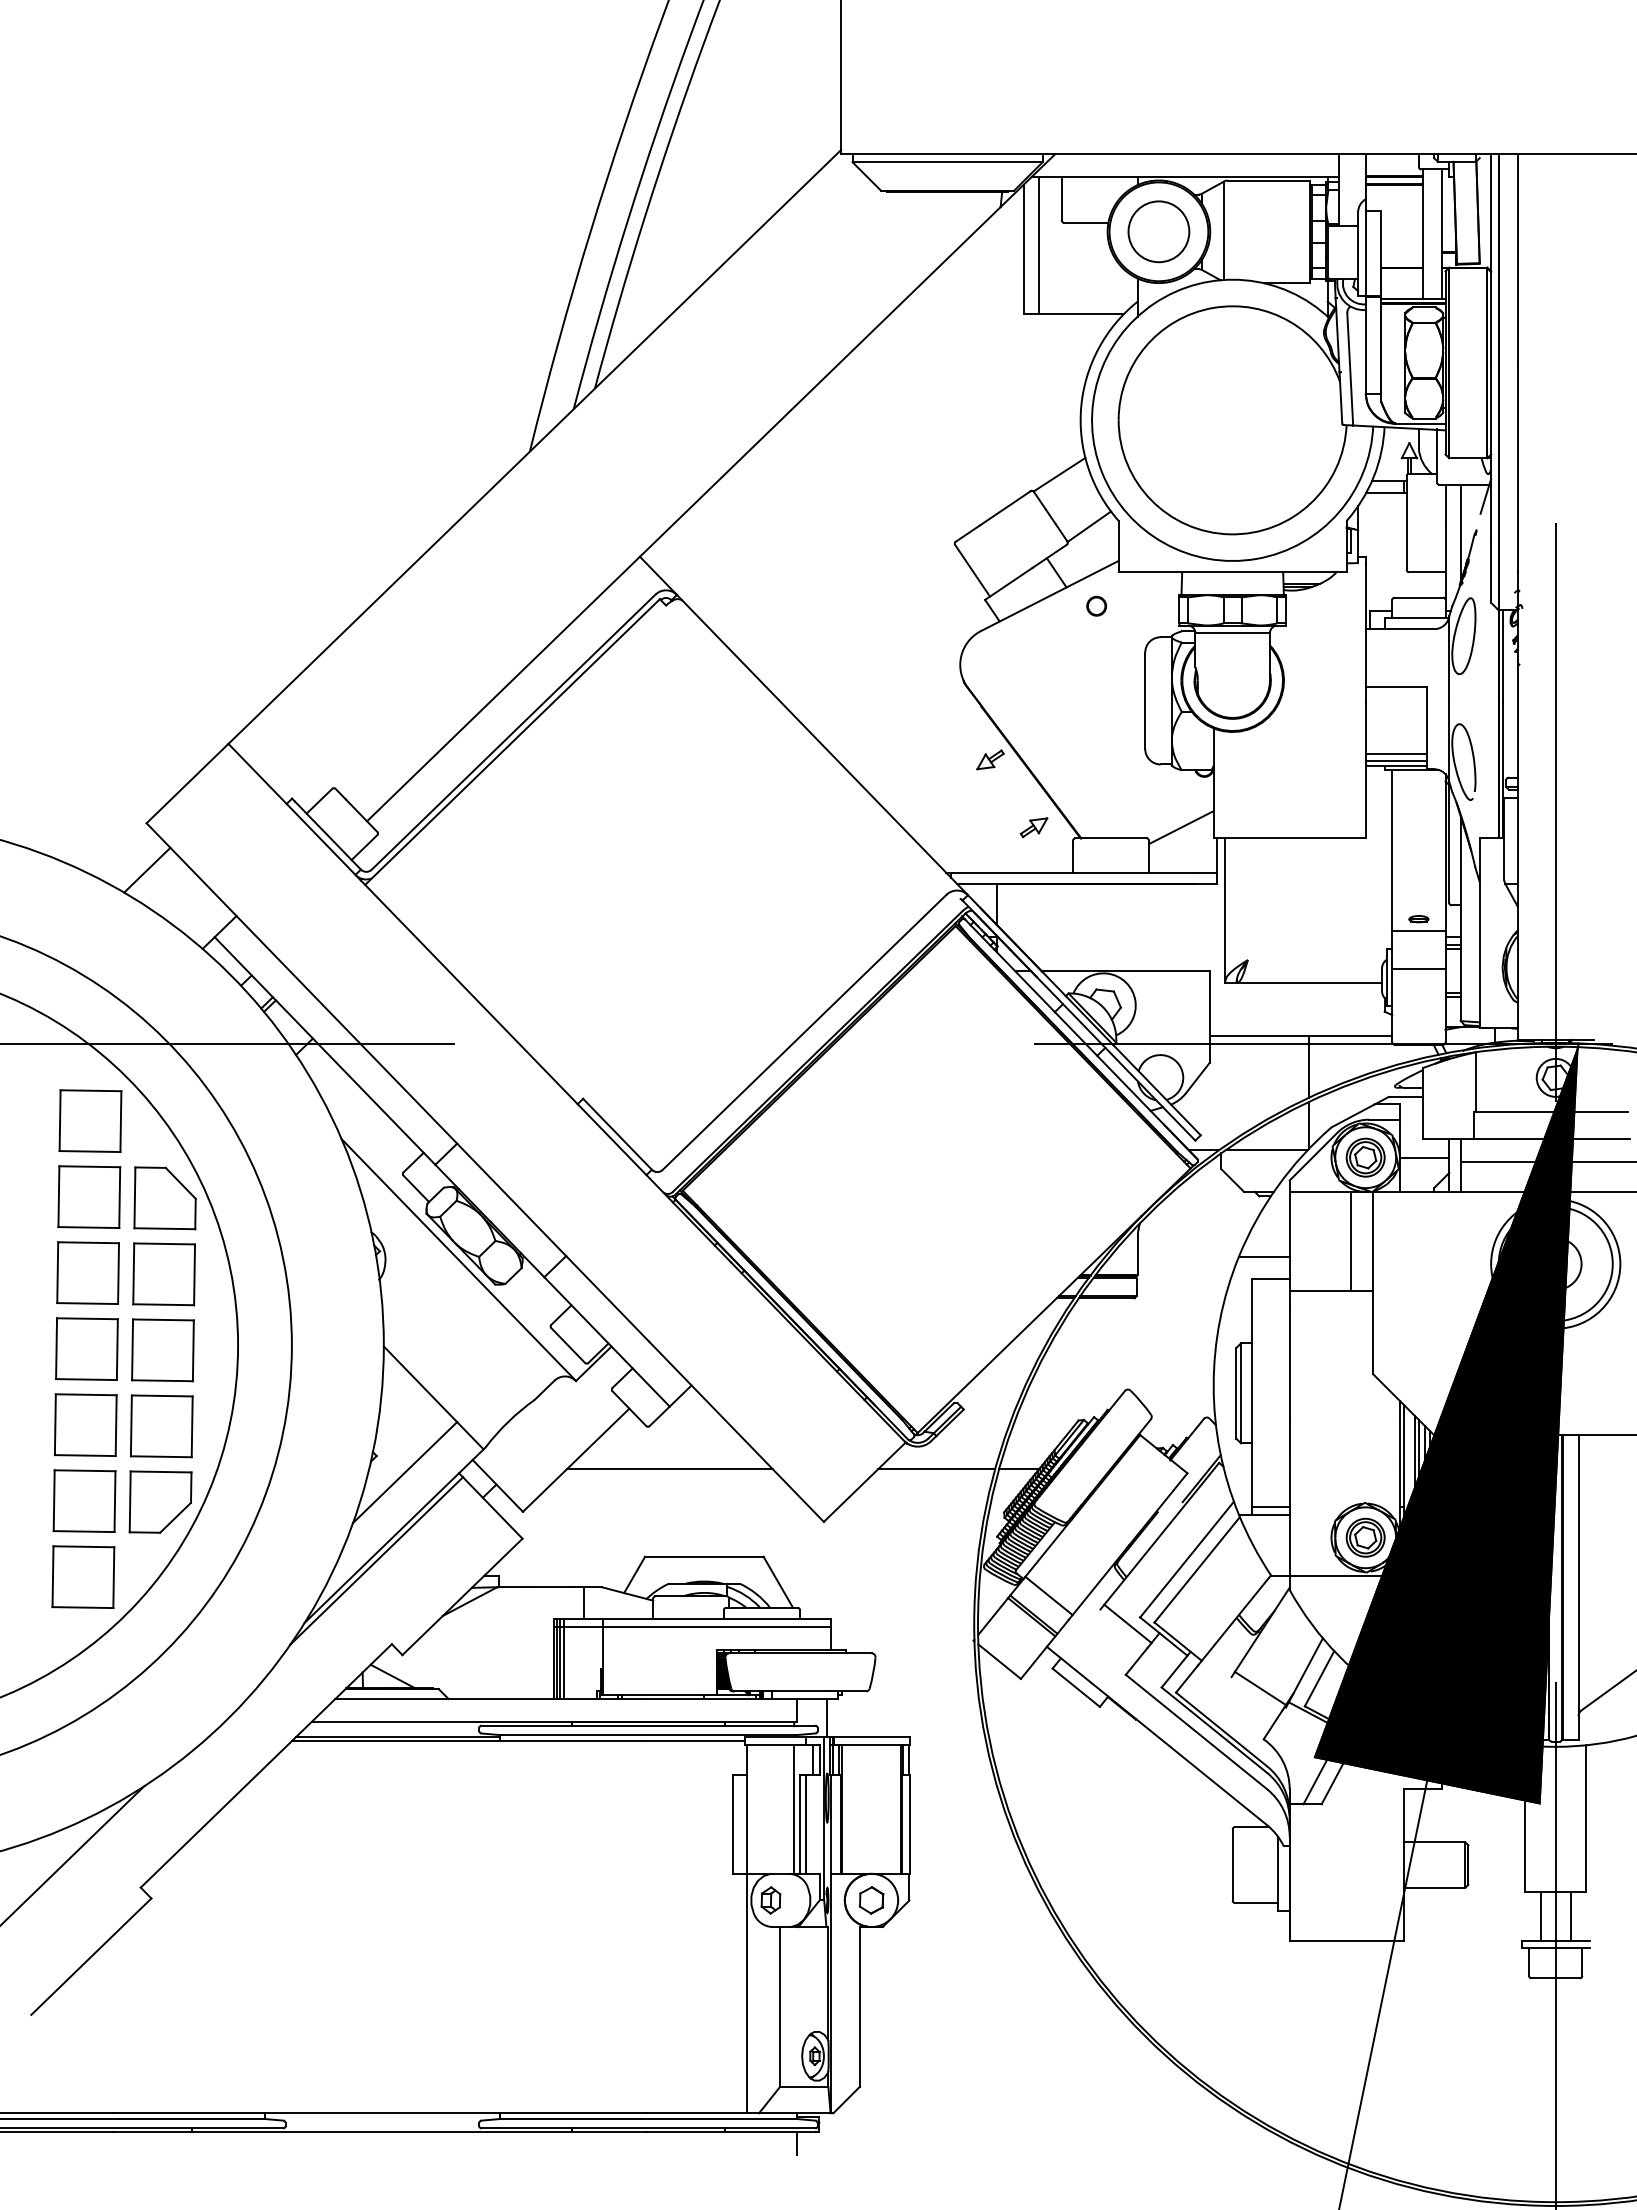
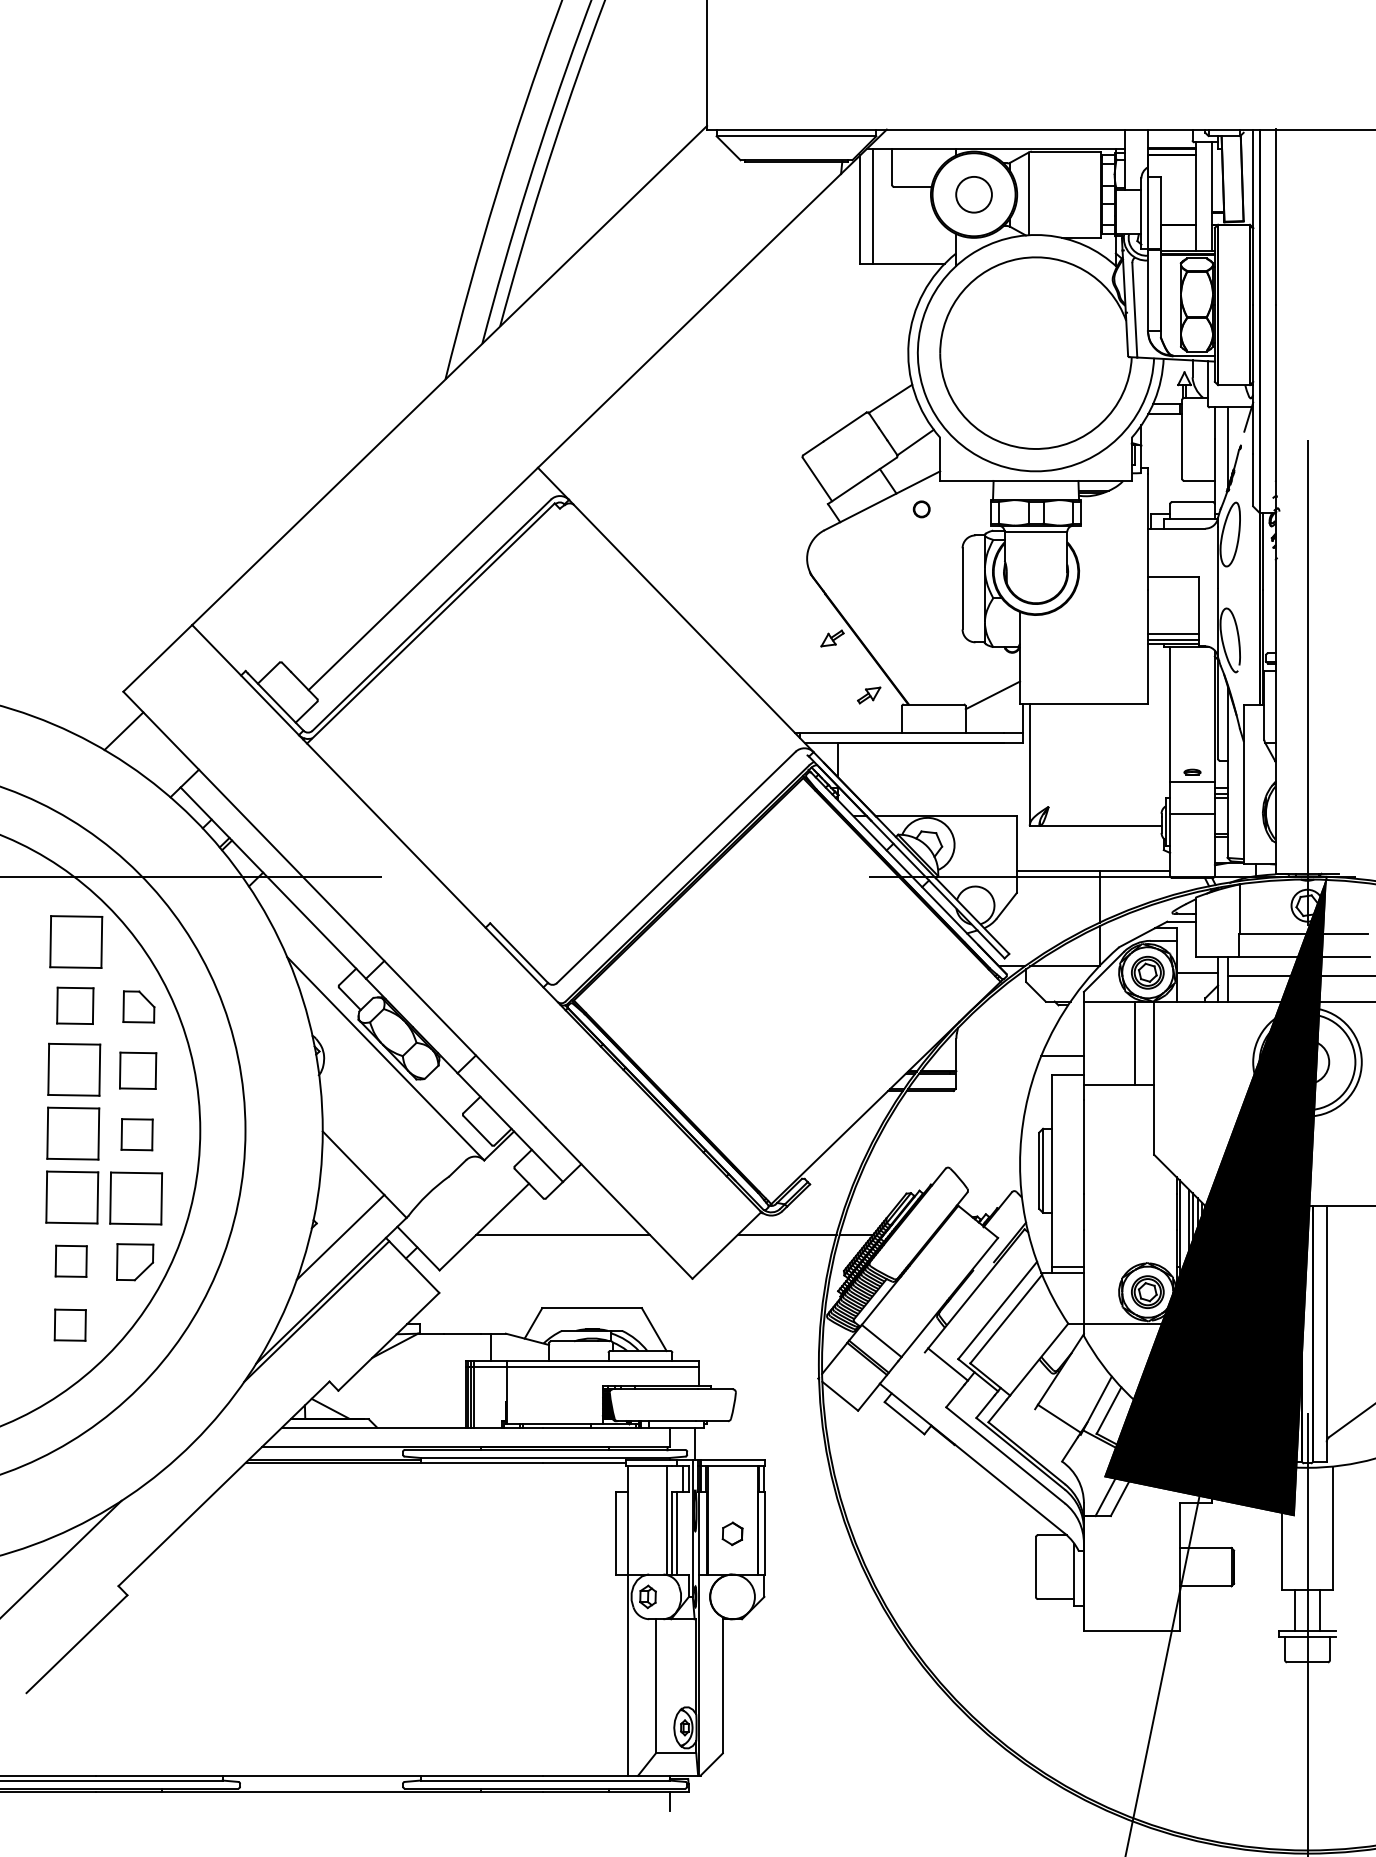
circle: (1158, 231) -> (973, 194), size x0.7
part: (89, 1196) -> (75, 1005), size x0.7
part: (164, 1198) -> (138, 1007), size x0.6
part: (163, 1274) -> (137, 1070), size x0.7
part: (162, 1350) -> (136, 1134), size x0.6
part: (84, 1500) -> (71, 1260), size x0.6
part: (160, 1501) -> (135, 1261), size x0.7
part: (83, 1576) -> (70, 1324), size x0.6
part: (871, 1900) -> (732, 1533), moved

